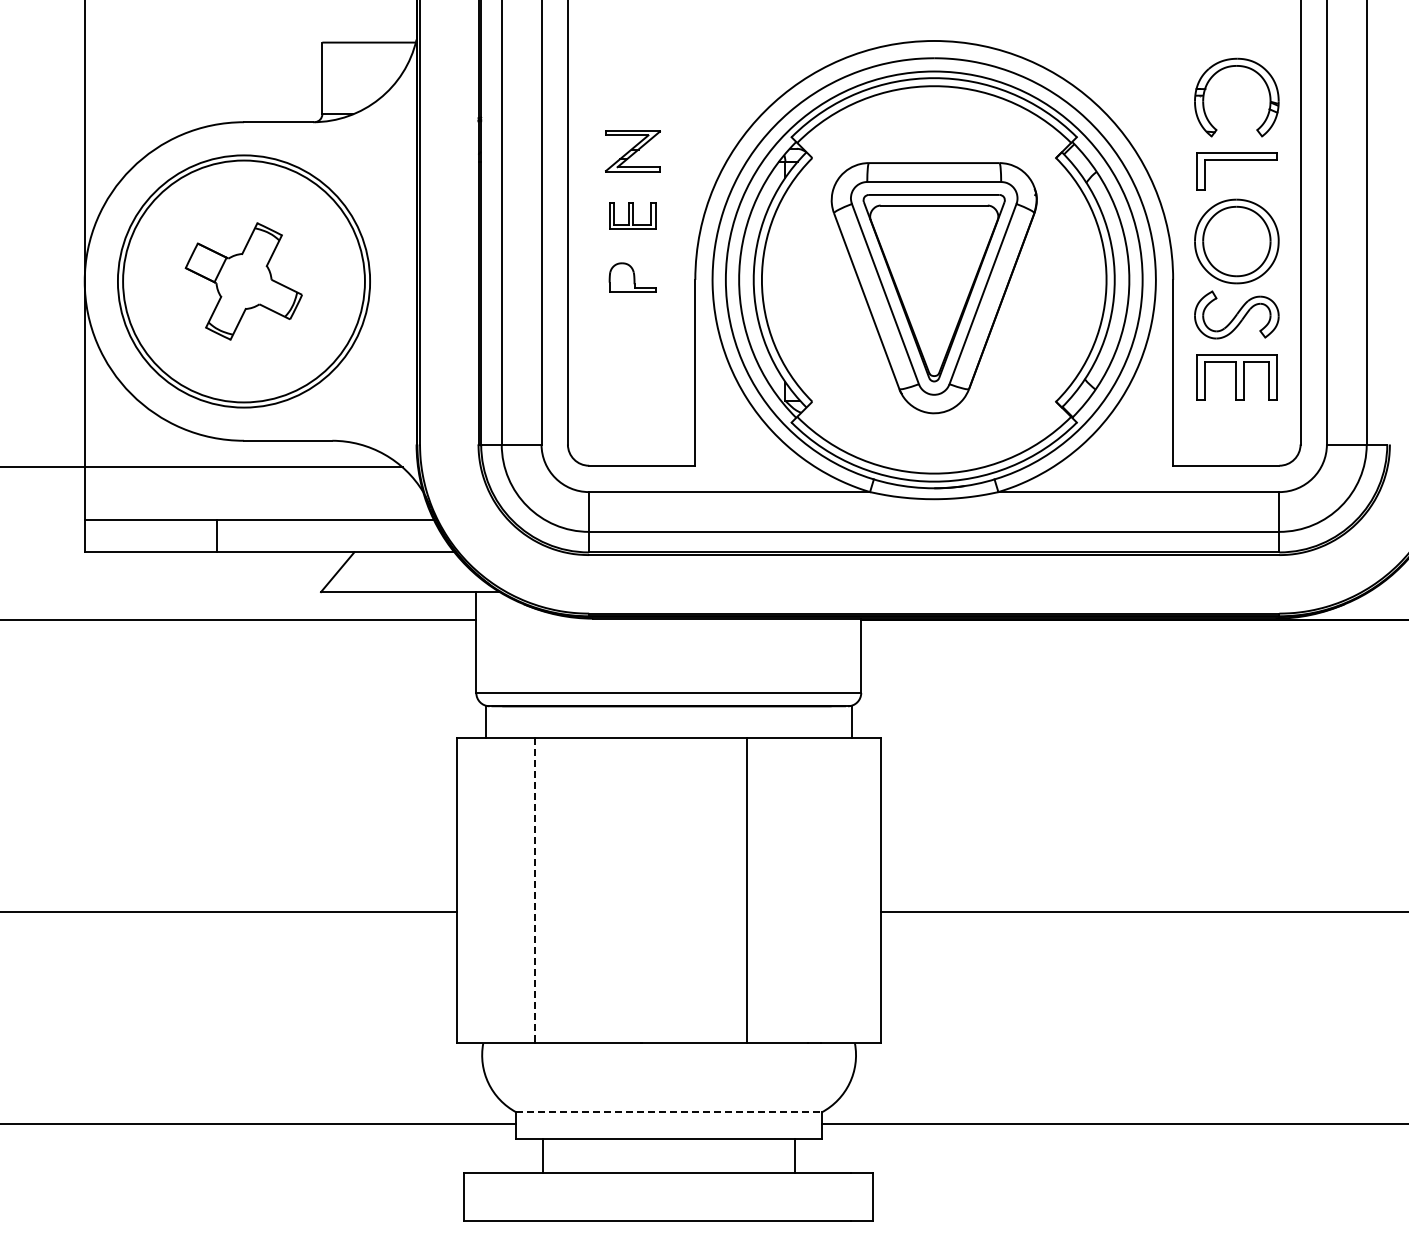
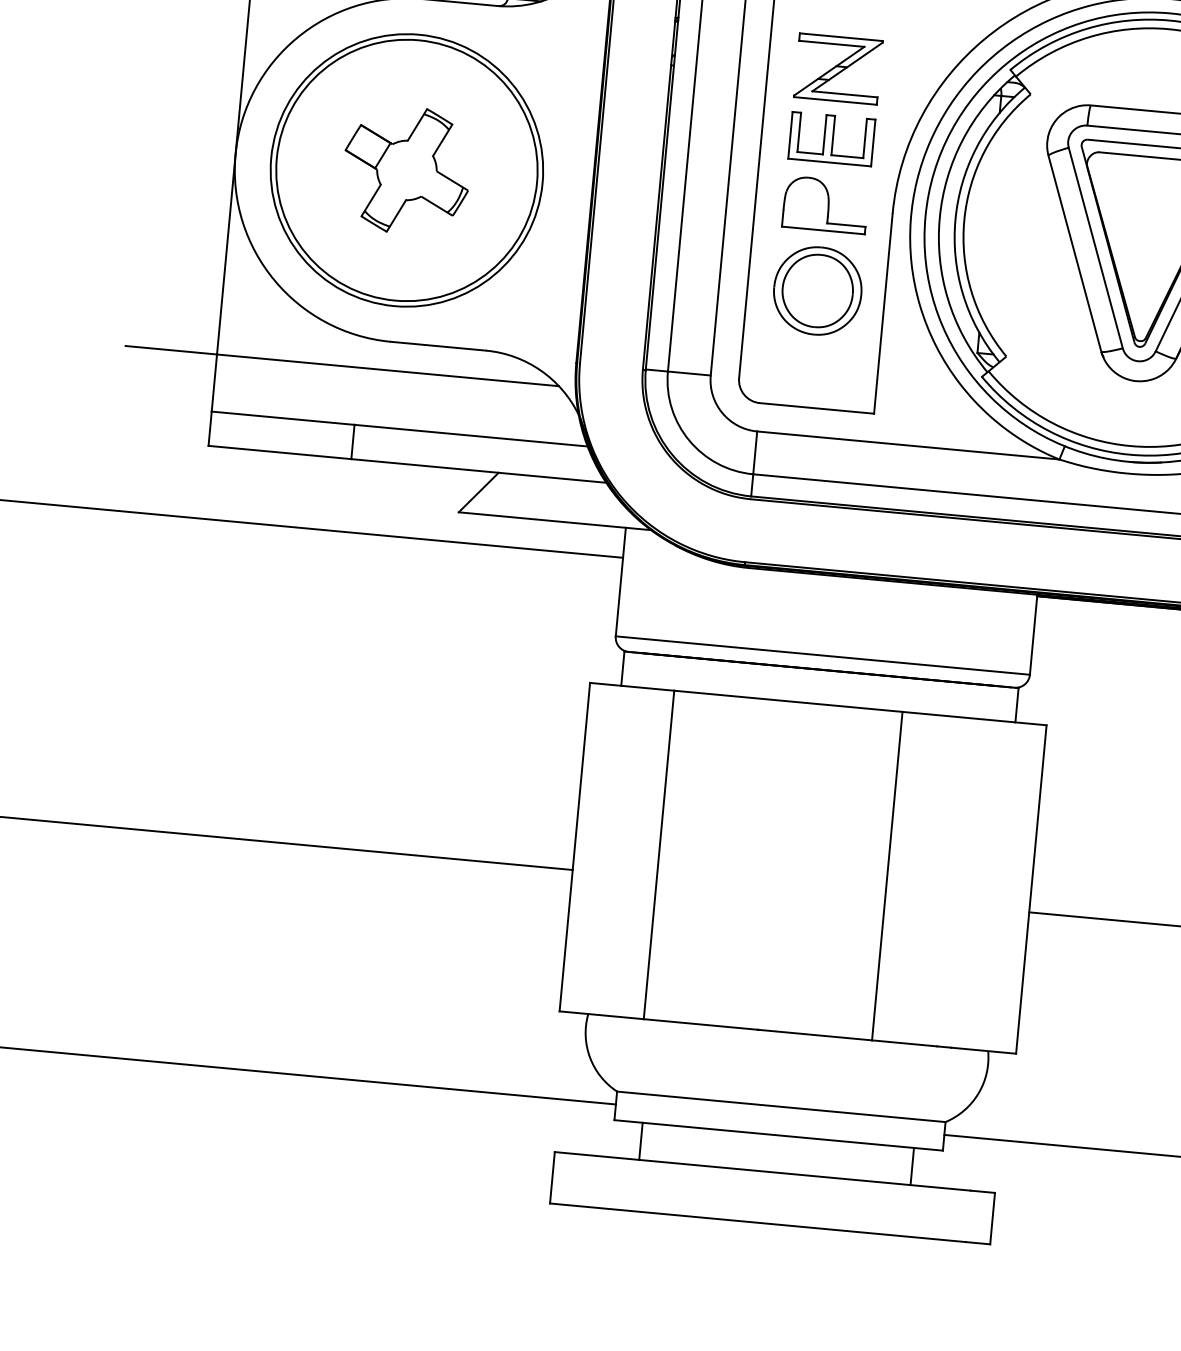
part: (632, 151) -> (837, 69), size x1.43
part: (632, 216) -> (831, 139), size x1.67
part: (632, 277) -> (825, 204), size x1.67
part: (632, 357) -> (817, 290), added
line: (534, 890) -> (658, 854), dashed -> solid
line: (669, 1112) -> (781, 1106), dashed -> solid

